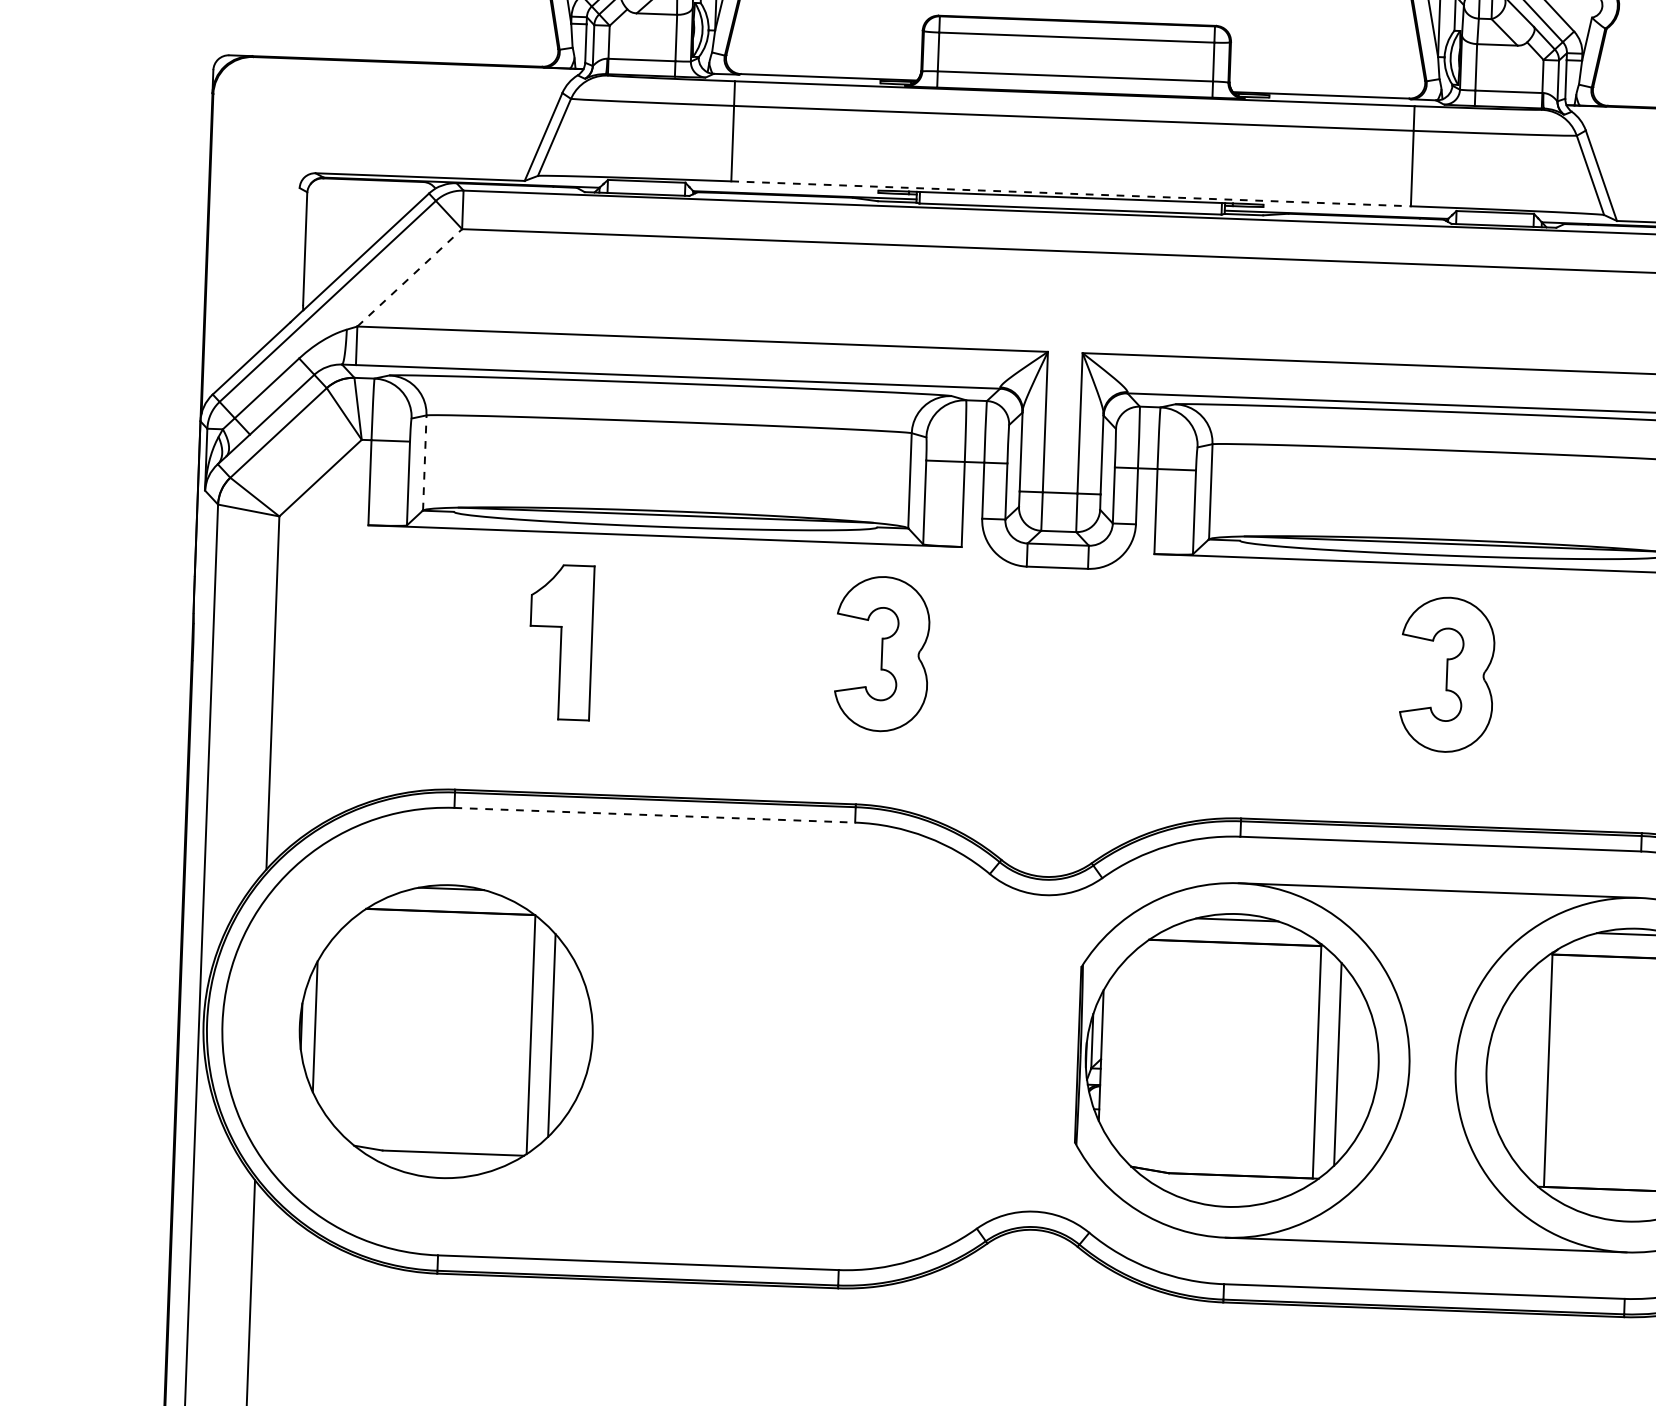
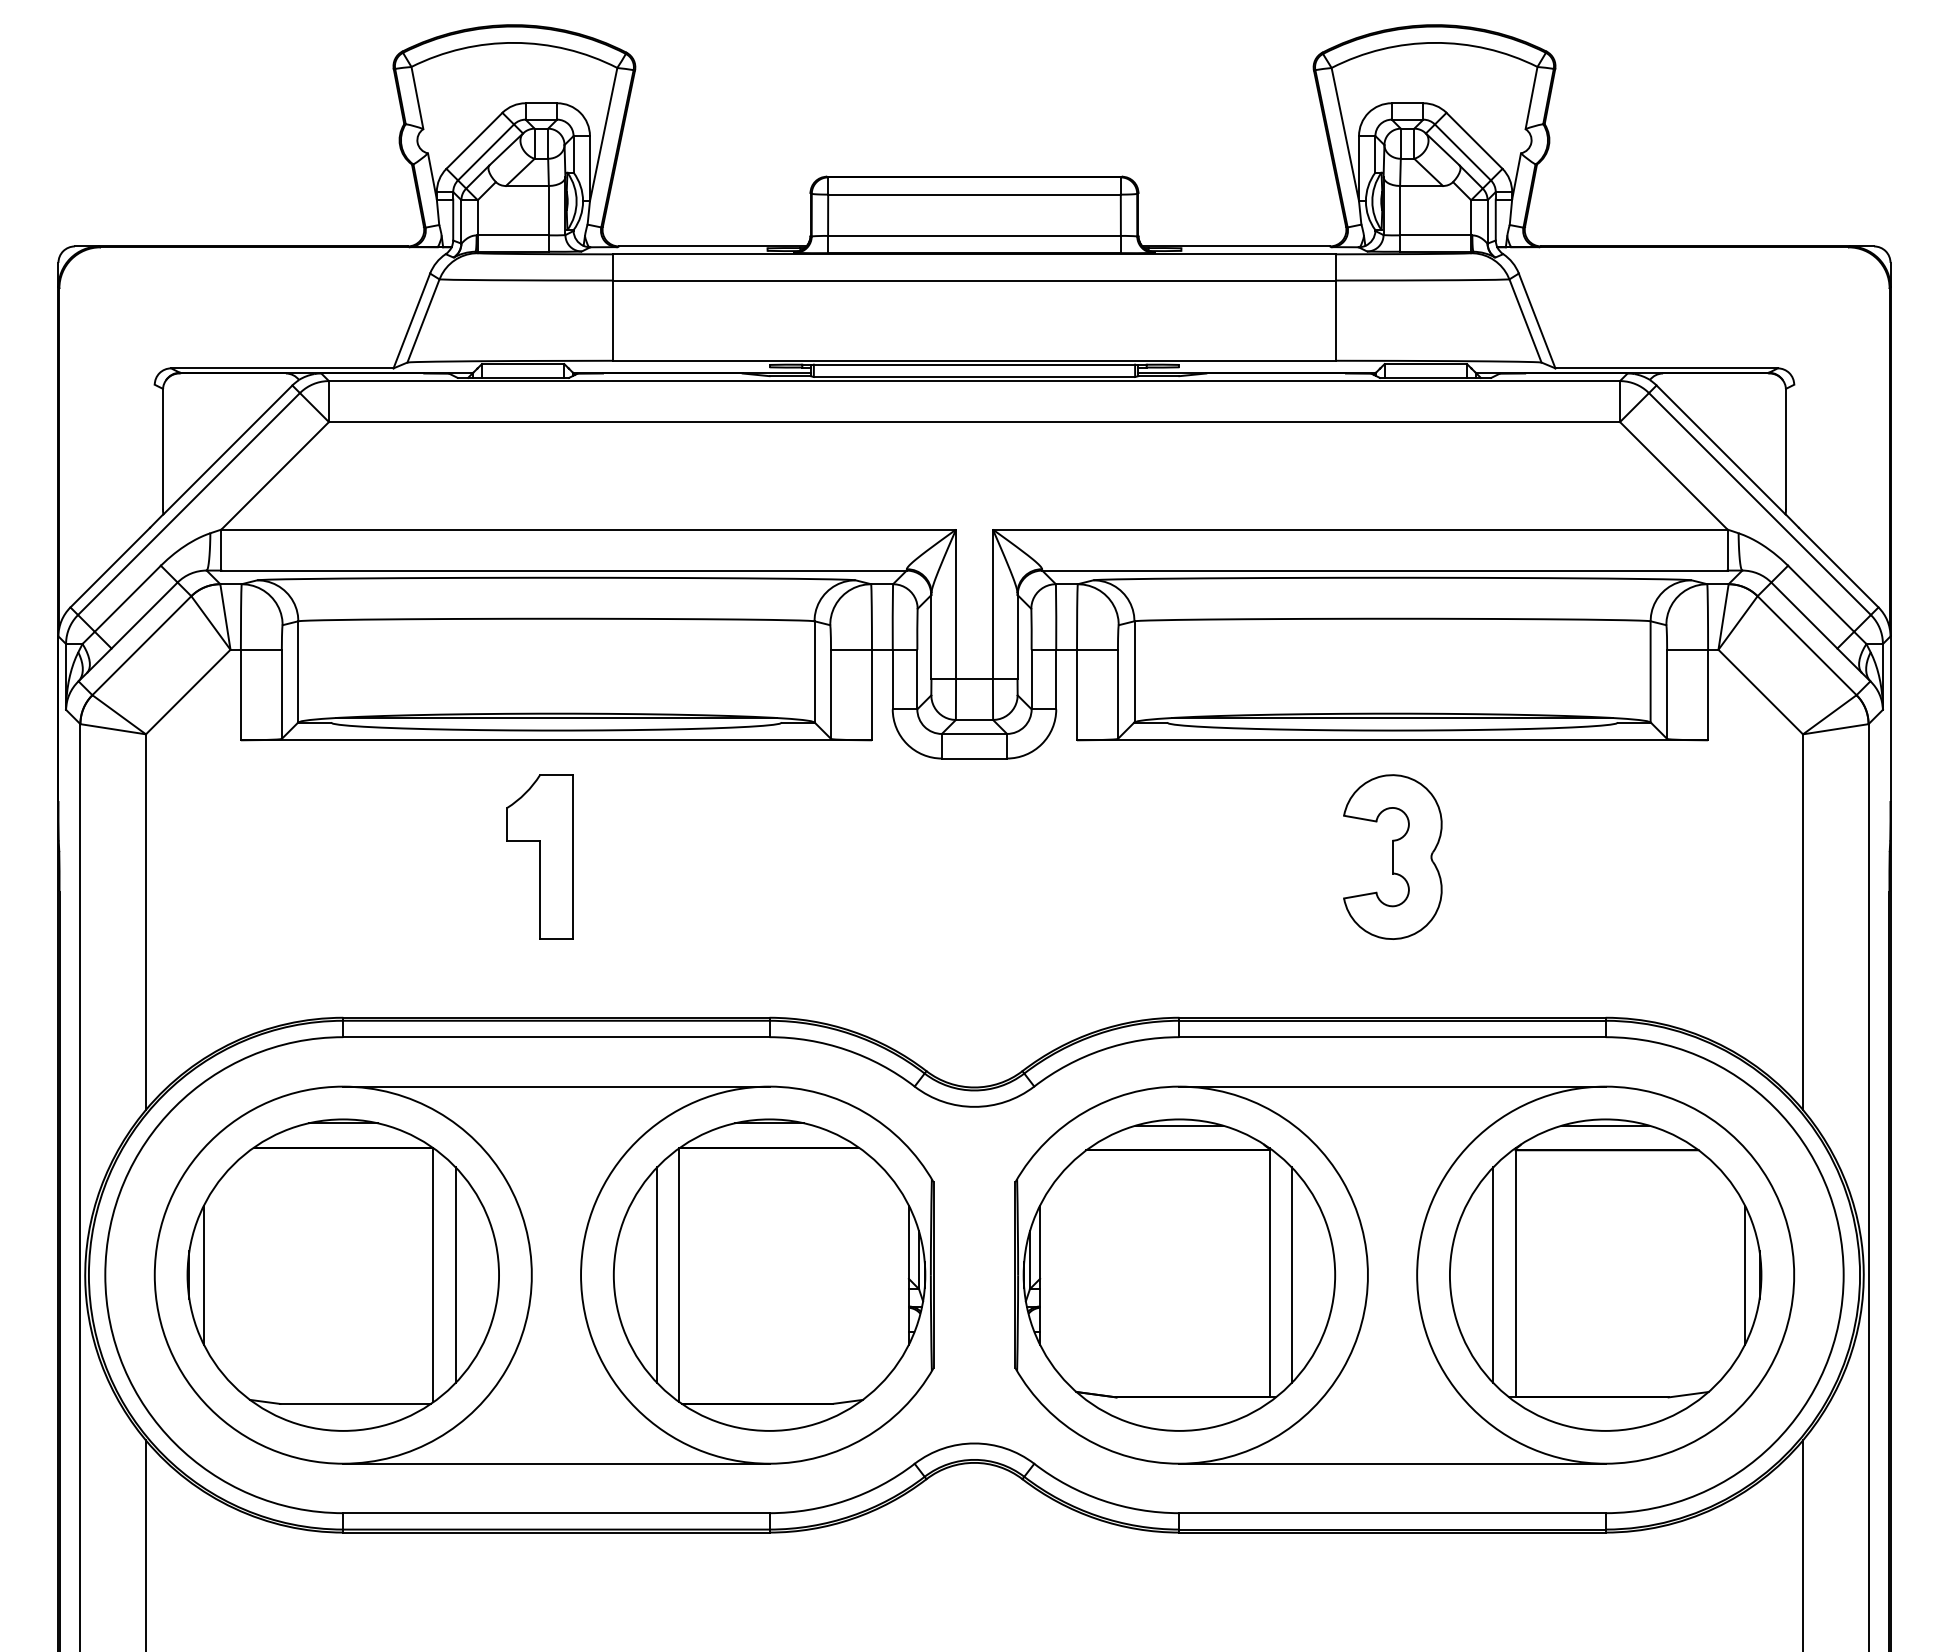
line: (1071, 193) -> (974, 360), dashed -> solid
line: (410, 277) -> (275, 475), dashed -> solid
line: (424, 462) -> (298, 671), dashed -> solid
part: (560, 641) -> (539, 856), moved
part: (882, 653) -> (791, 856), removed
line: (654, 815) -> (556, 1037), dashed -> solid
part: (634, 1037) -> (543, 1274), added
line: (1527, 1071) -> (1493, 1275), added

